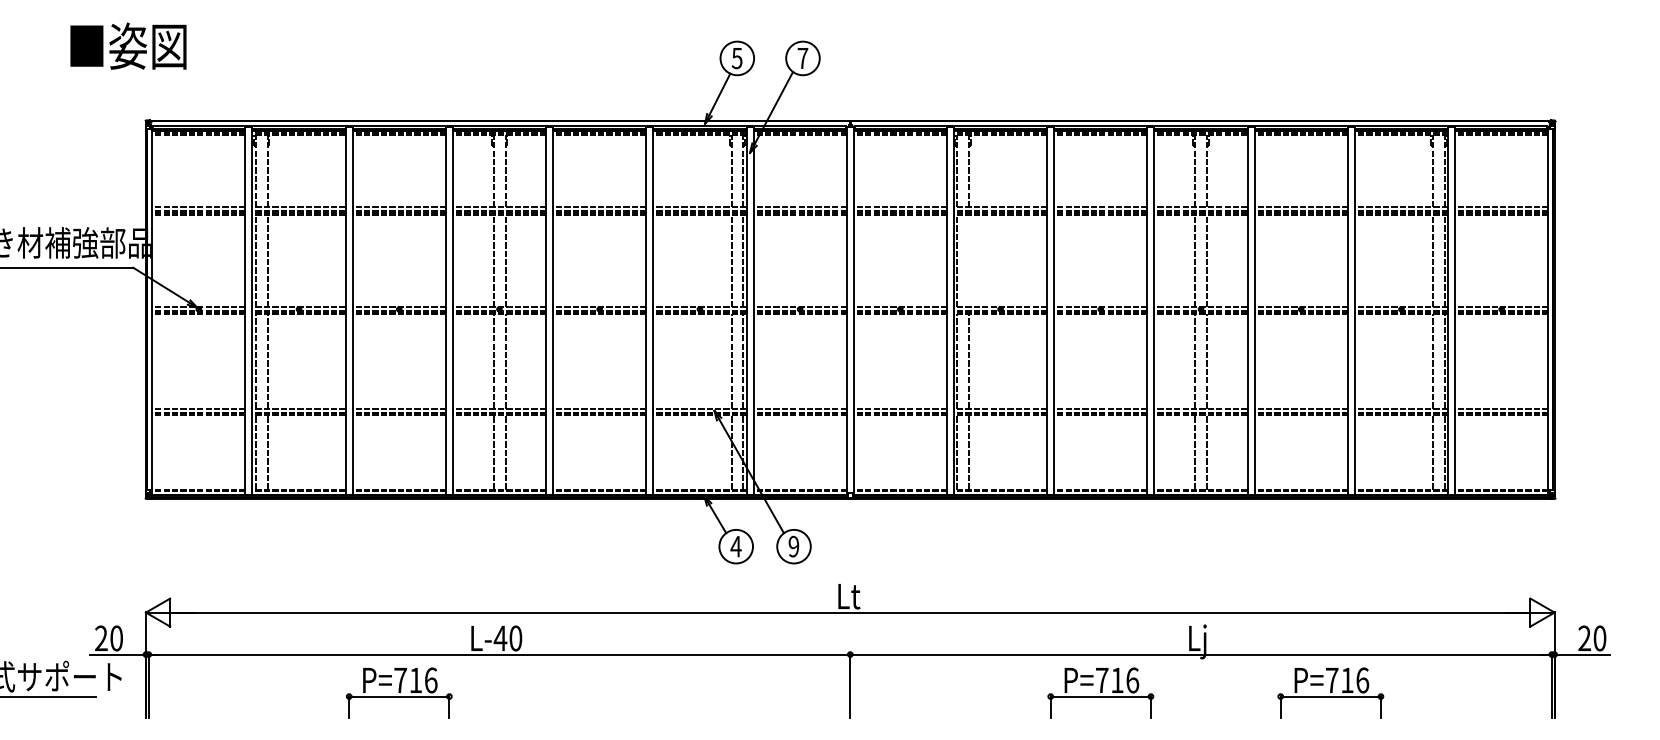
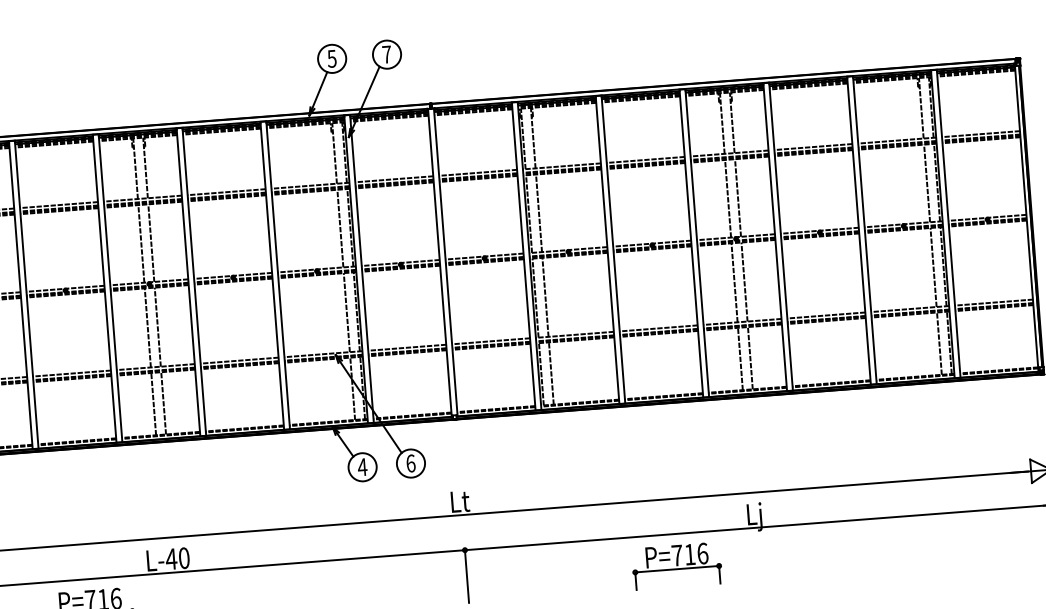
line: (969, 260) -> (539, 212), added
text: (793, 546) -> (410, 463), 9 -> 6
part: (1330, 692) -> (869, 550), removed

